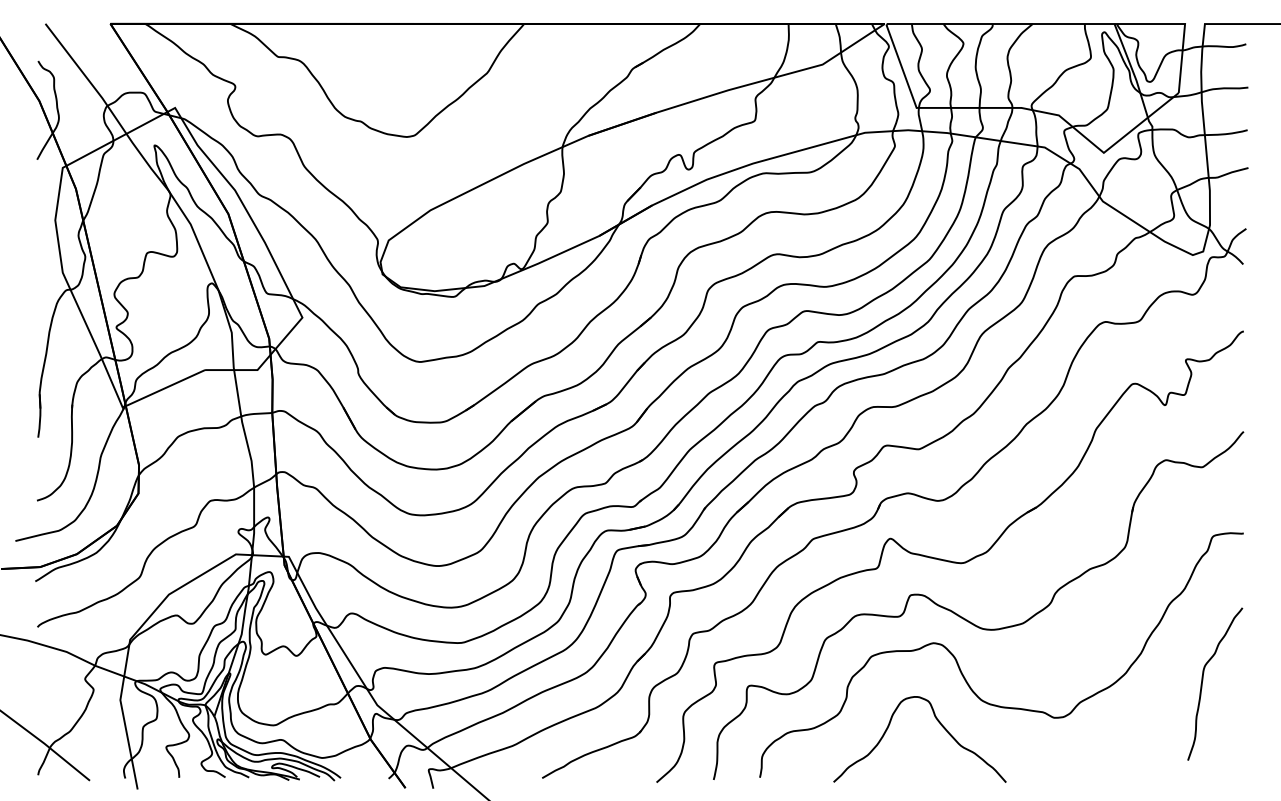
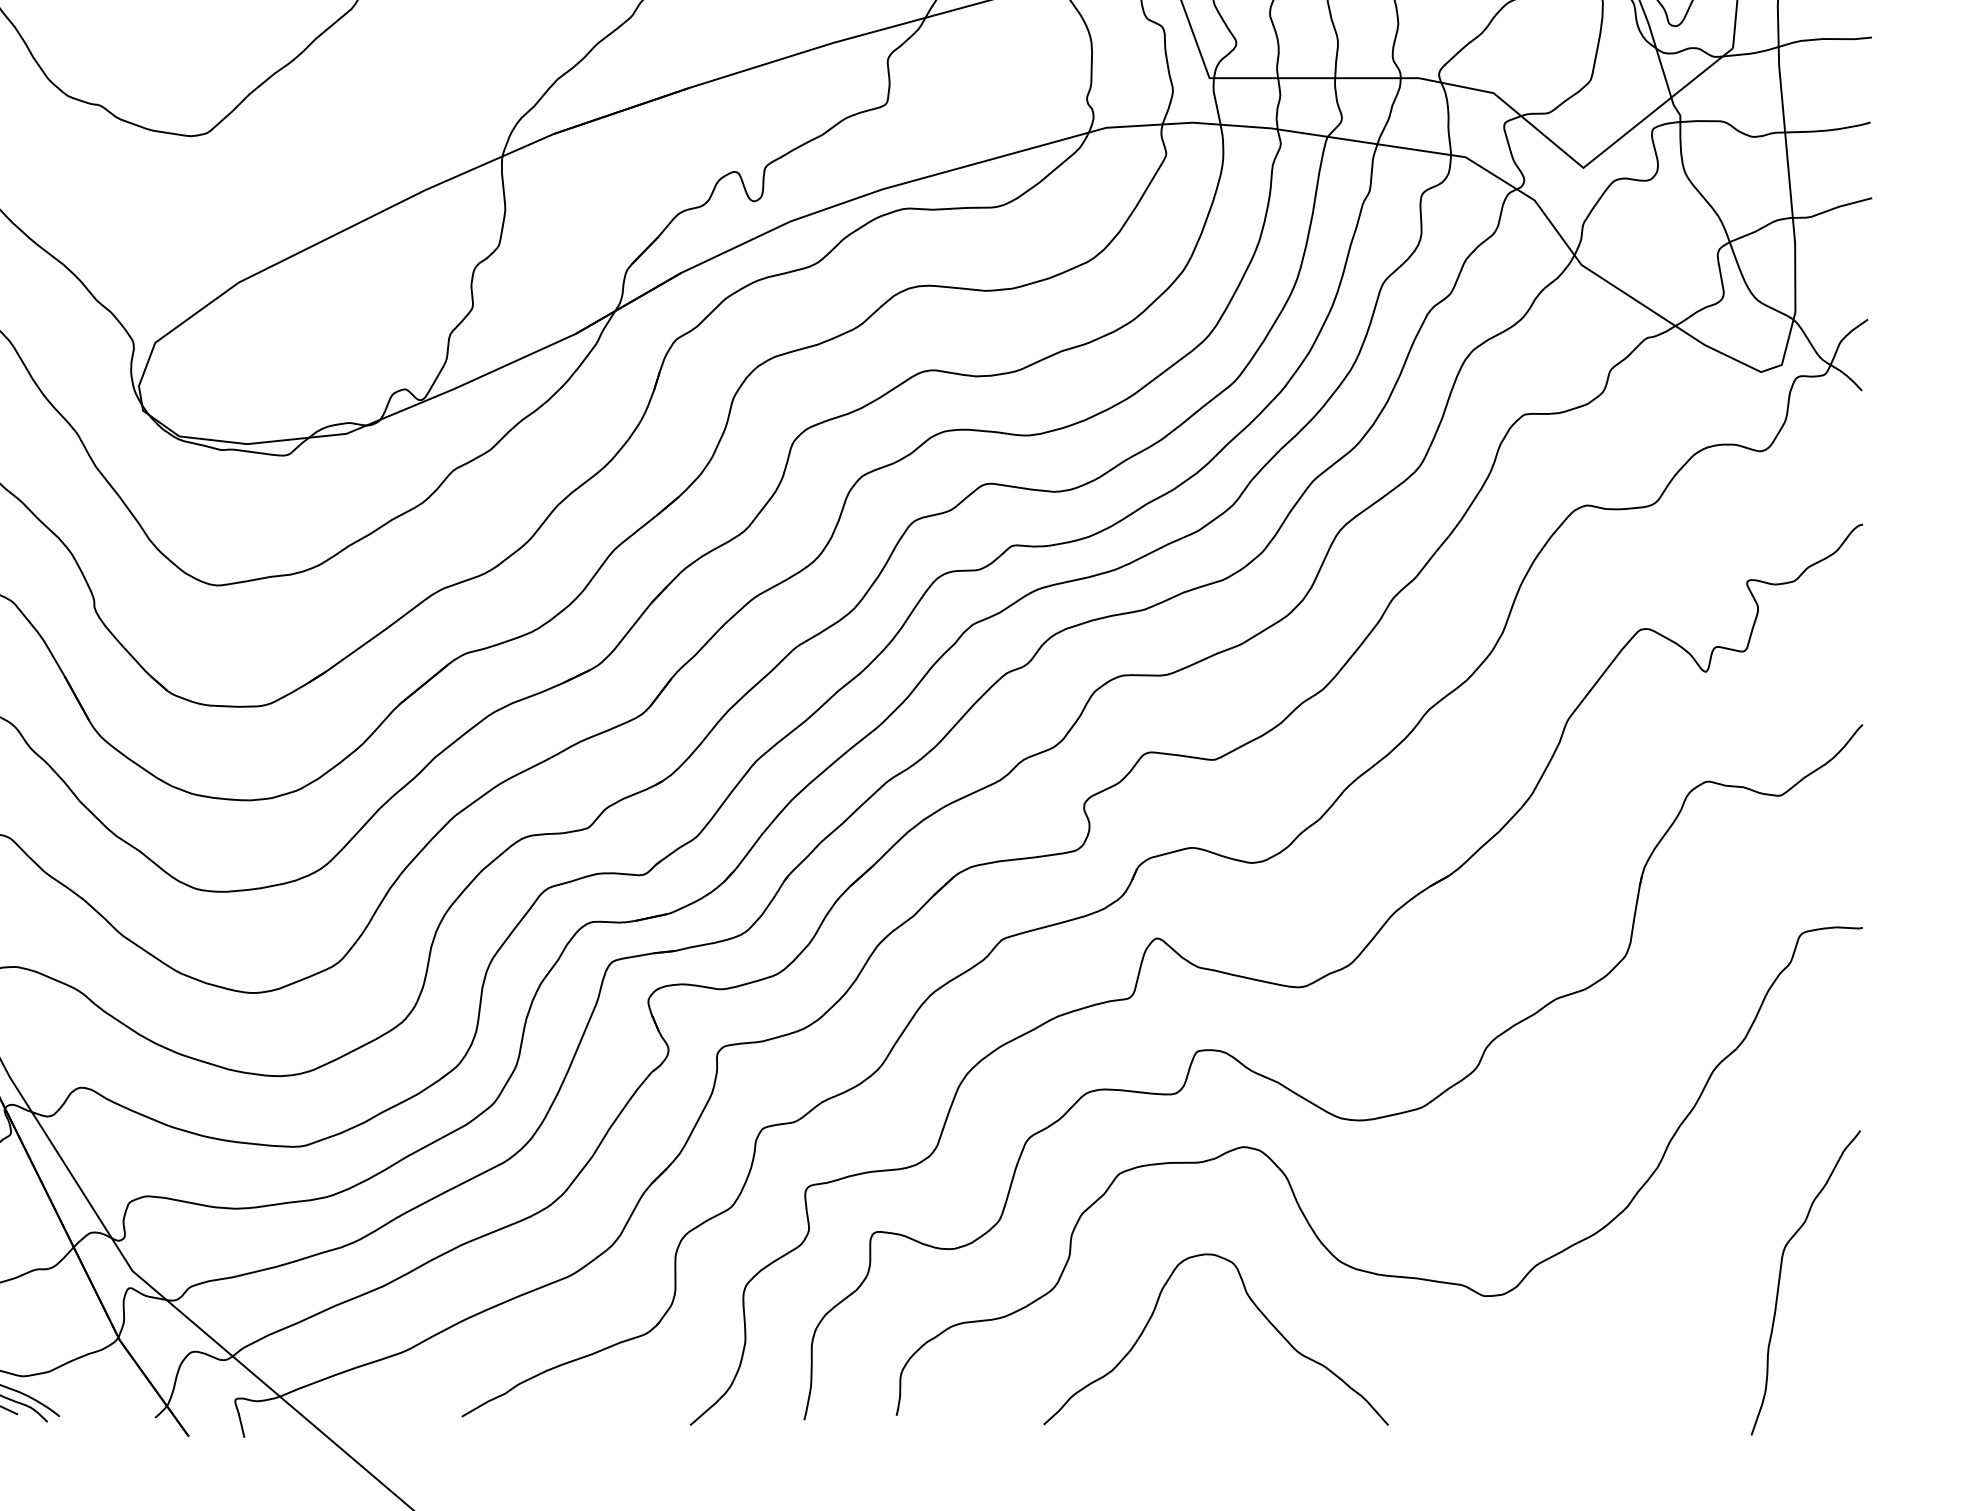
curve: (1203, 680) -> (1782, 1275), moved

